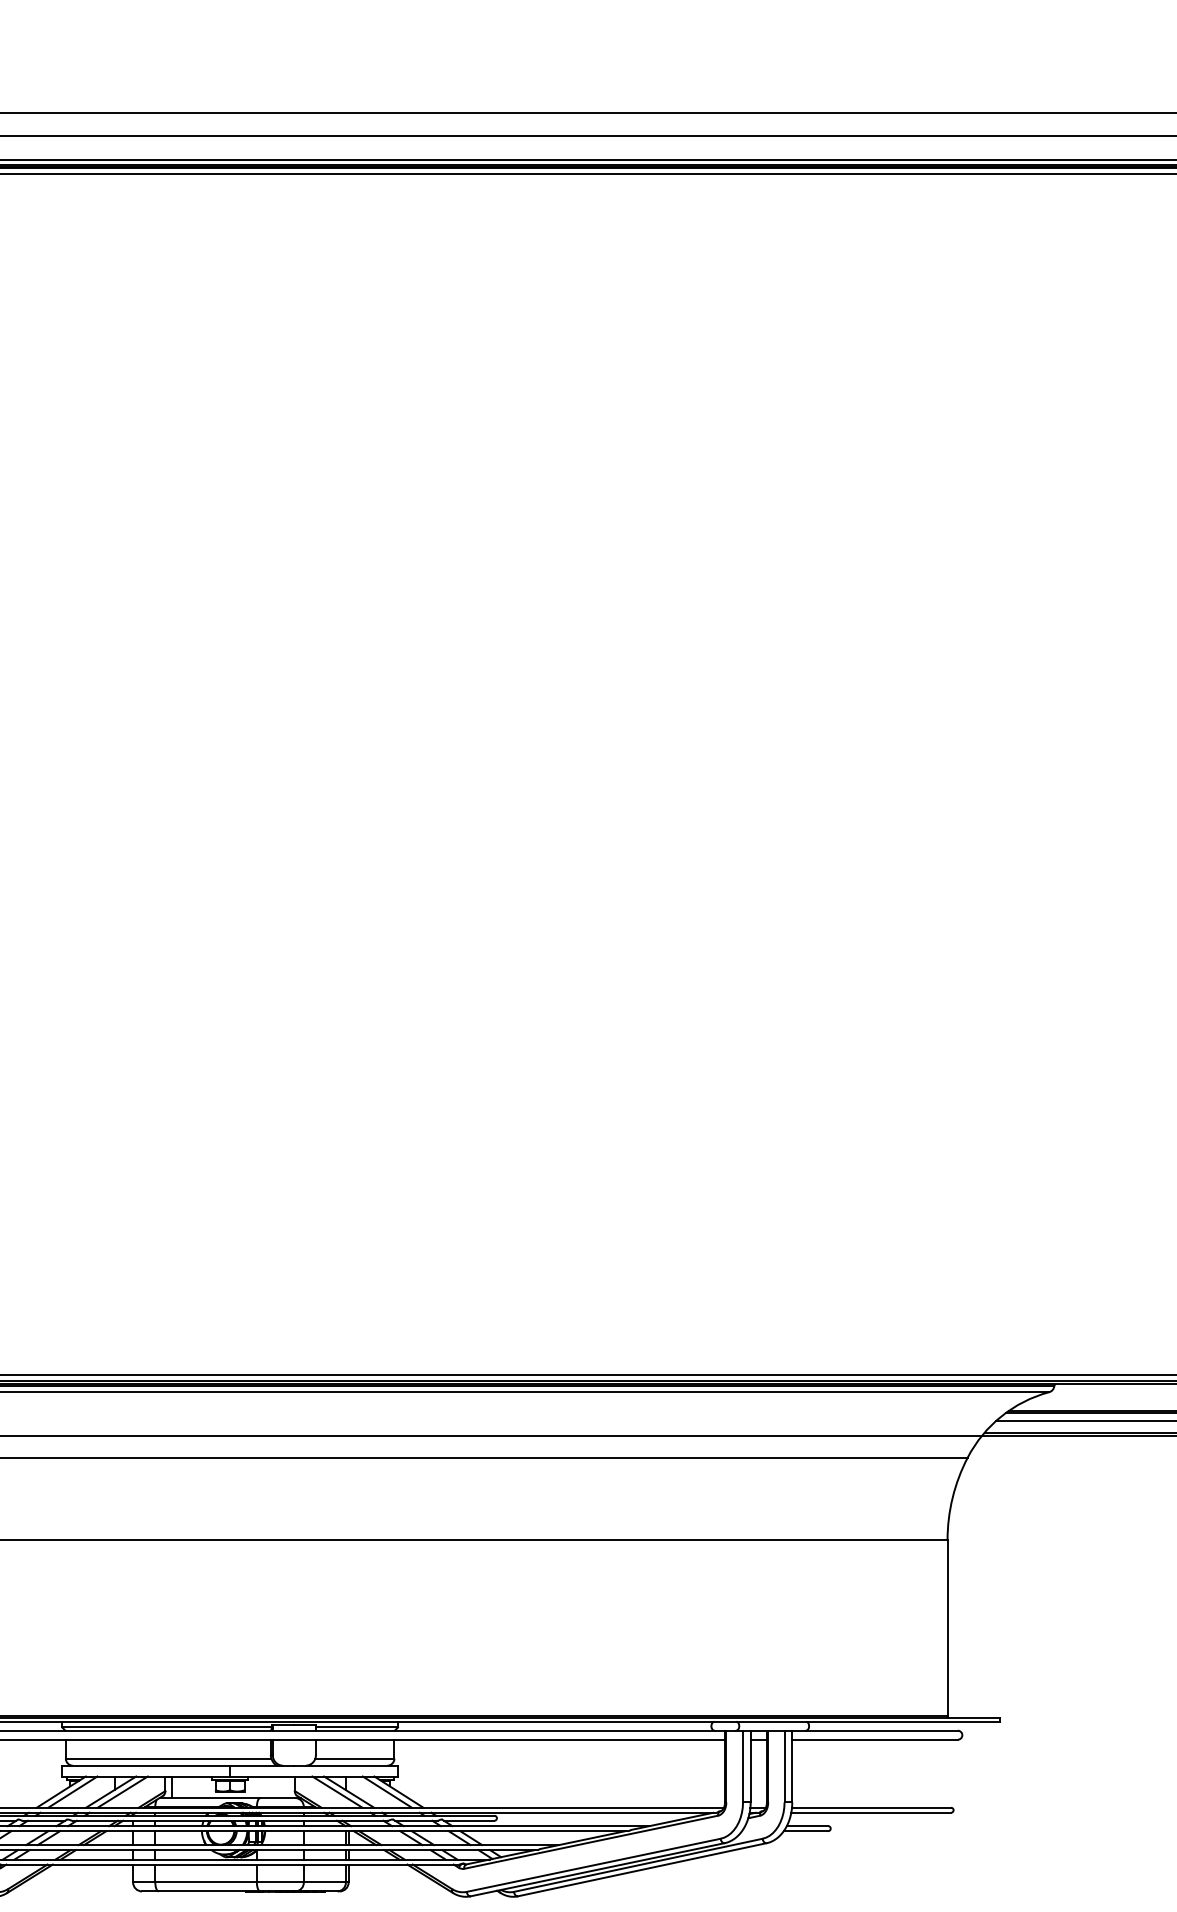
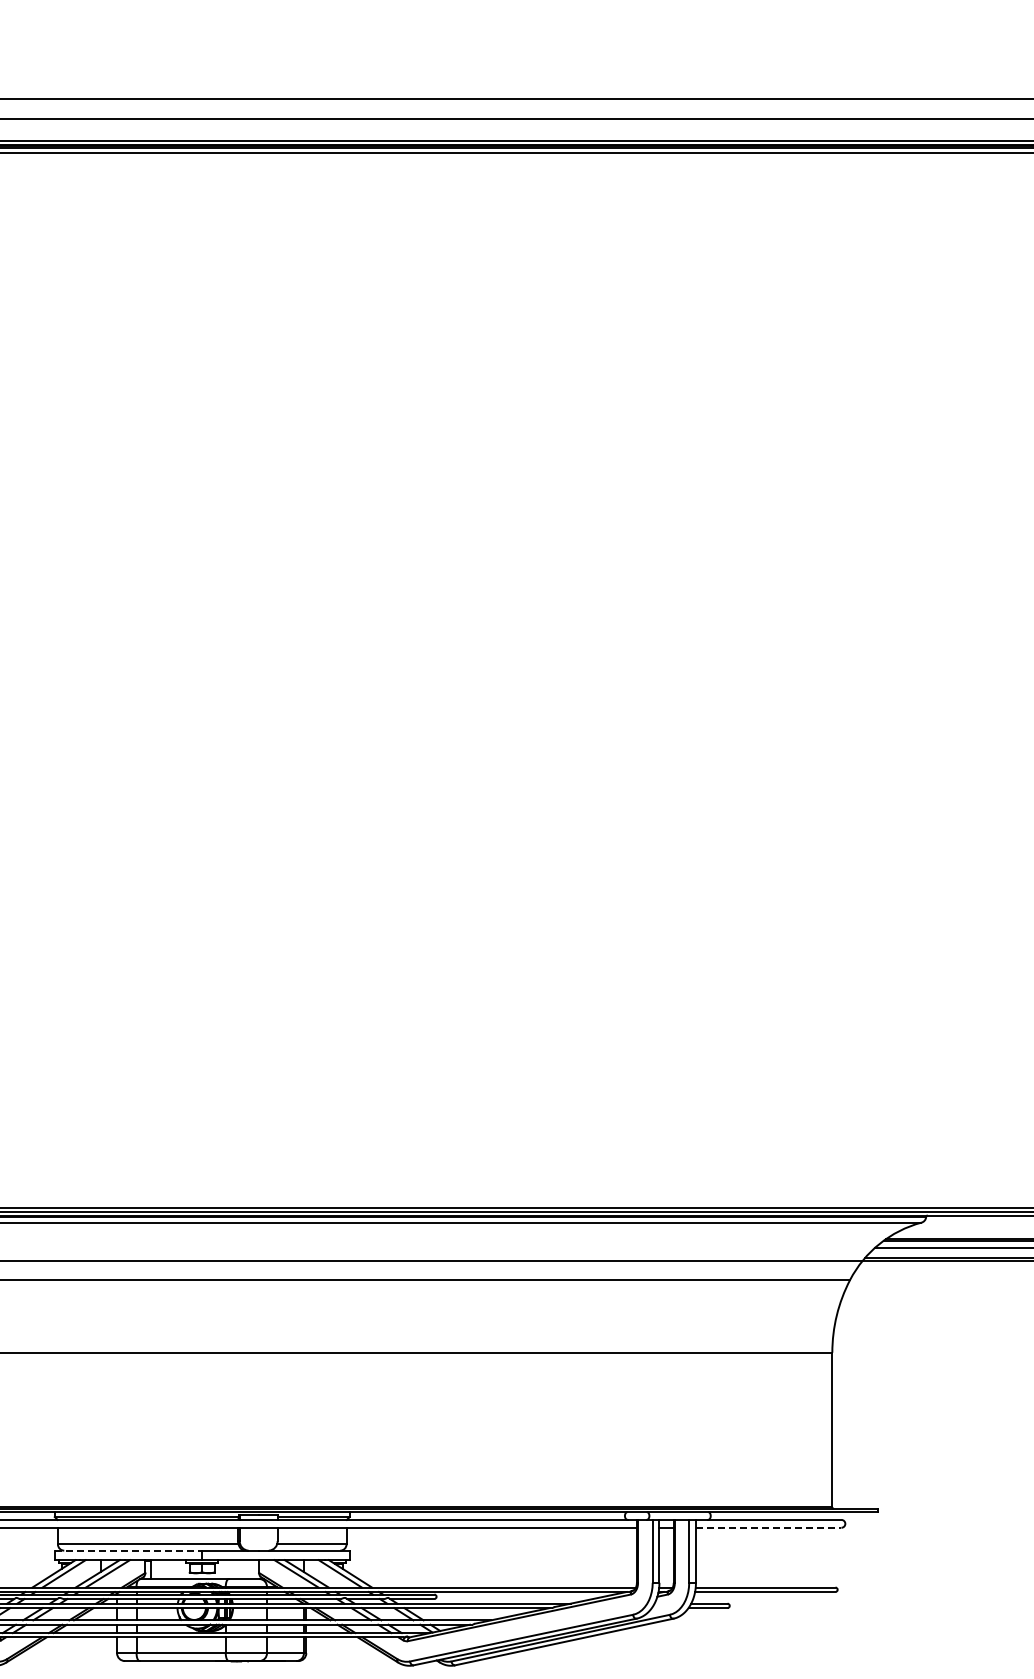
line: (874, 1739) -> (768, 1527), solid -> dashed
line: (146, 1765) -> (128, 1550), solid -> dashed

